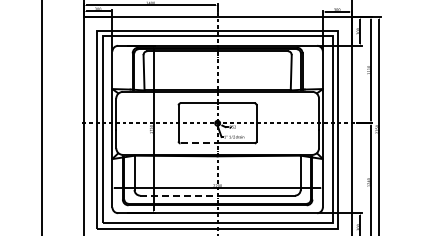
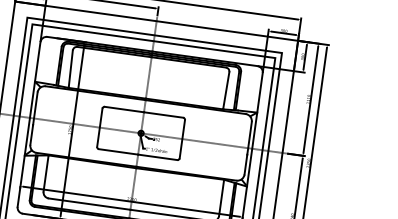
line: (199, 143) -> (118, 152), dashed -> solid
line: (178, 195) -> (89, 203), dashed -> solid

